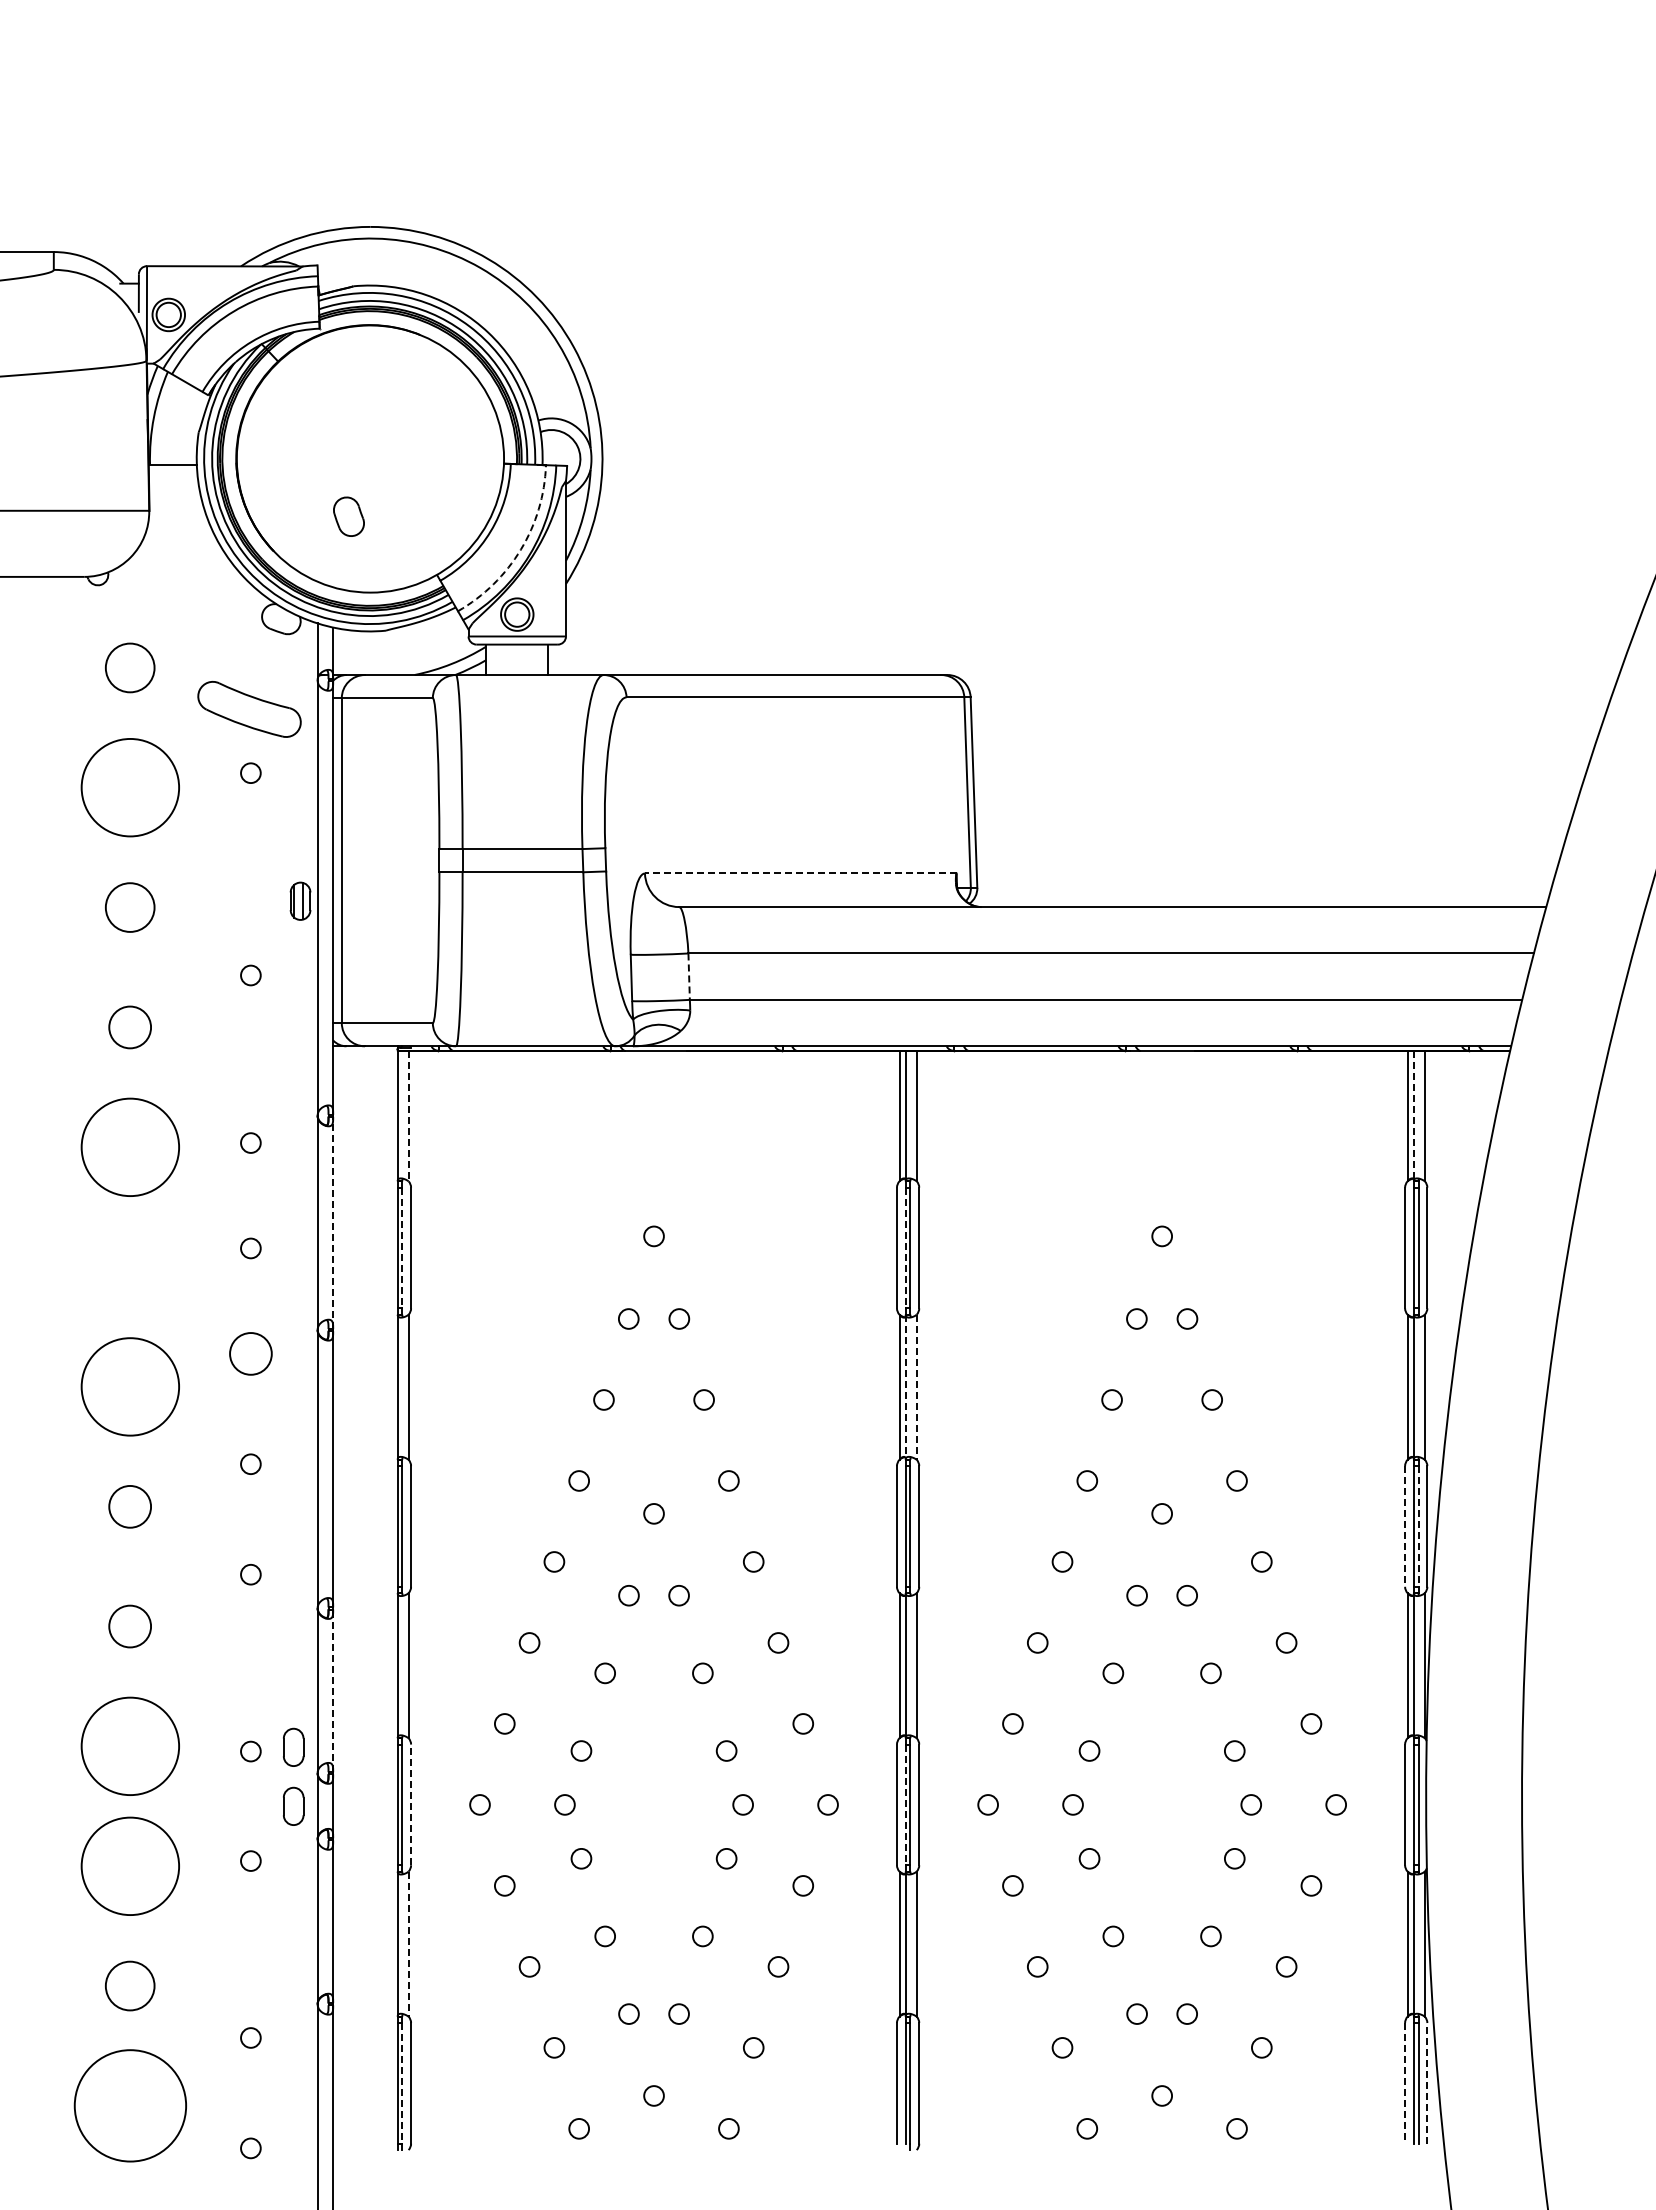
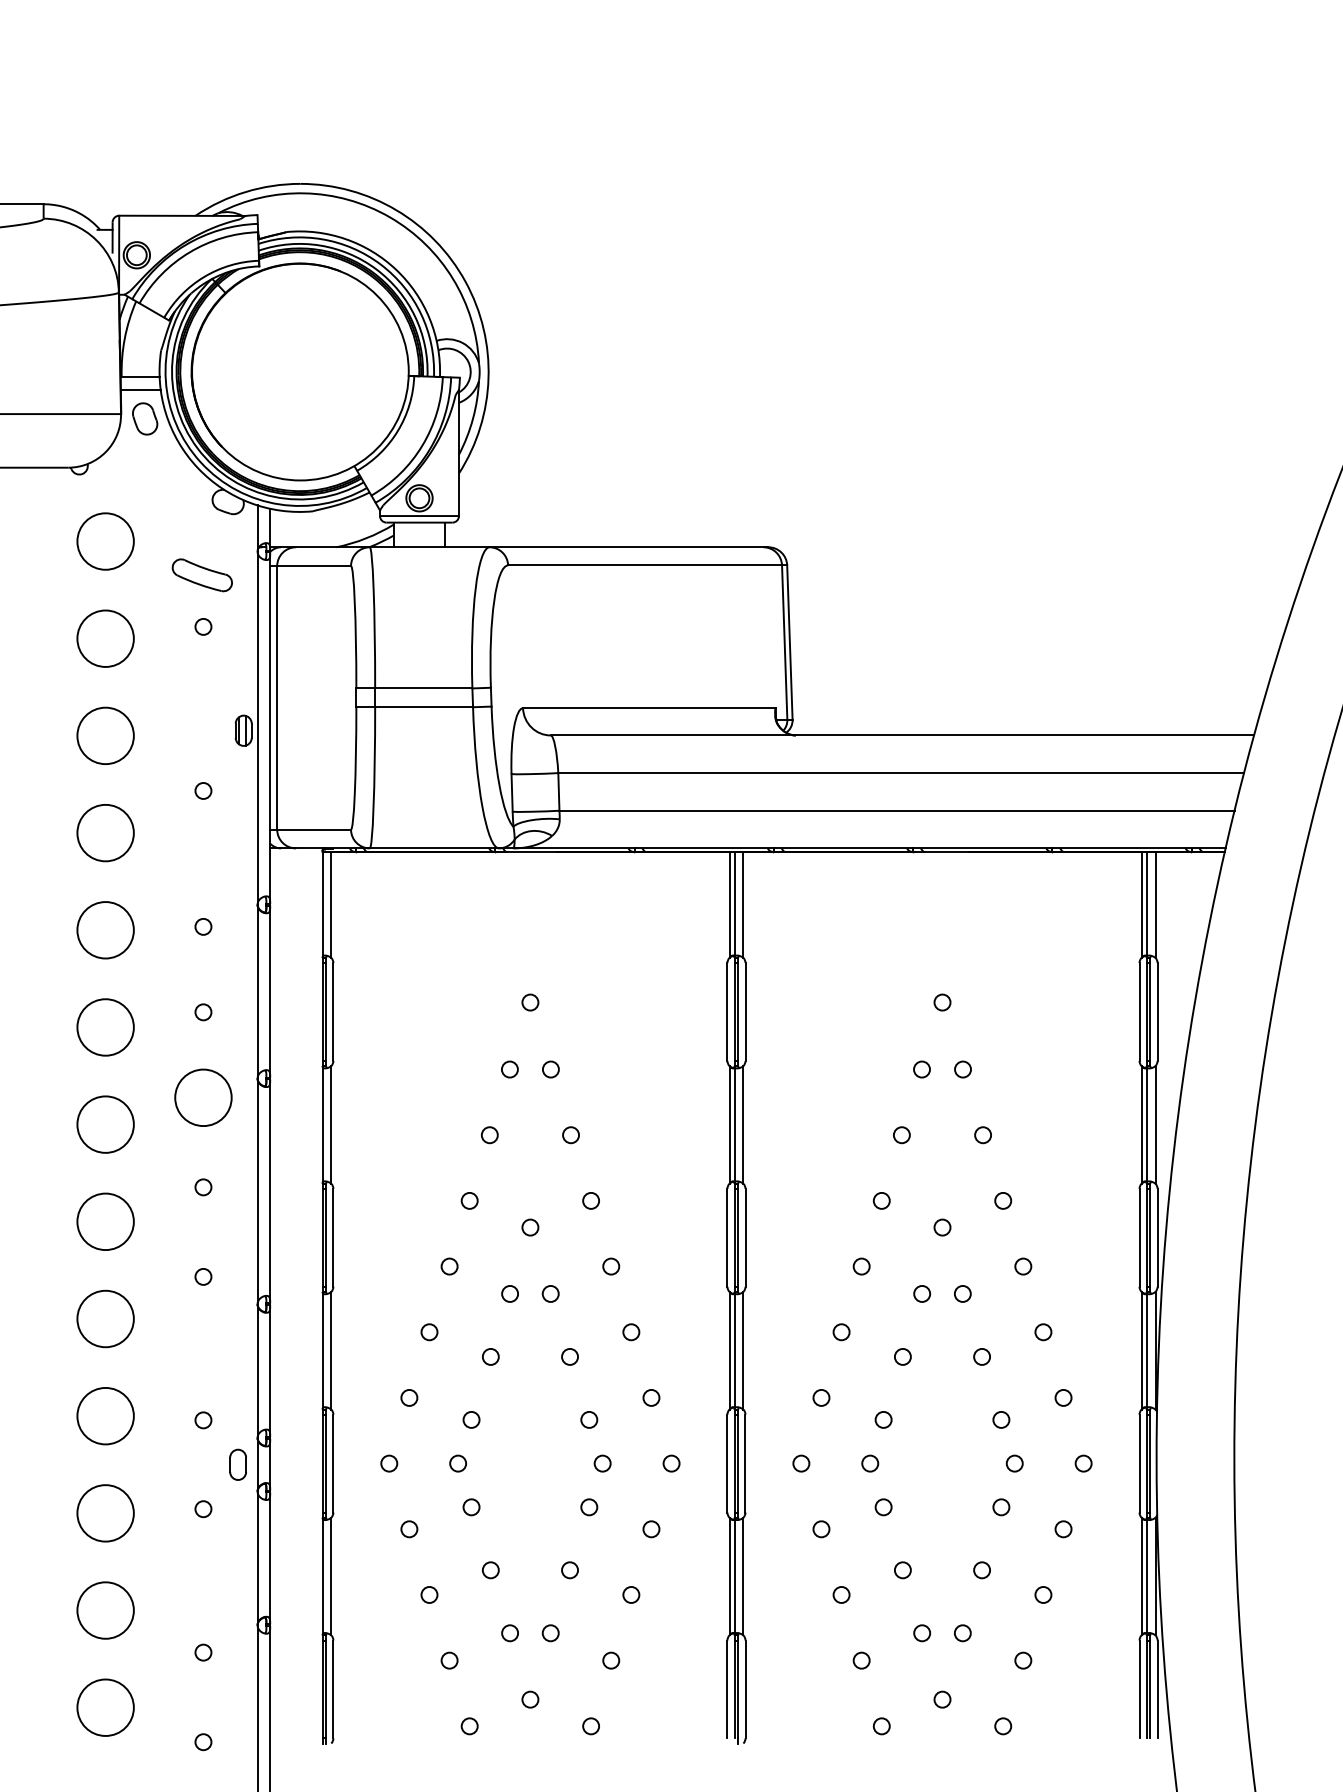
line: (173, 480) -> (140, 389), added
part: (348, 516) -> (144, 418), moved
arc: (520, 549) -> (422, 445), dashed -> solid
circle: (129, 667) -> (105, 541), size x1.43
part: (249, 709) -> (202, 575), size x0.71
circle: (129, 787) -> (105, 638), size x0.71
line: (800, 873) -> (649, 708), dashed -> solid
circle: (129, 907) -> (105, 735), size x1.43
line: (689, 977) -> (559, 792), dashed -> solid
circle: (129, 1027) -> (105, 833), size x1.67
line: (408, 1116) -> (331, 905), dashed -> solid
line: (1413, 1116) -> (1146, 905), dashed -> solid
circle: (129, 1146) -> (105, 929), size x0.71
line: (333, 1222) -> (270, 991), dashed -> solid
line: (402, 1248) -> (326, 1012), dashed -> solid
line: (905, 1248) -> (734, 1012), dashed -> solid
circle: (129, 1266) -> (105, 1026), added
circle: (250, 1353) -> (203, 1097), size x1.67
circle: (129, 1386) -> (105, 1124), size x0.71
line: (905, 1387) -> (734, 1125), dashed -> solid
line: (916, 1387) -> (743, 1125), dashed -> solid
circle: (129, 1506) -> (105, 1221), size x1.67
line: (1405, 1526) -> (1139, 1237), dashed -> solid
line: (1418, 1526) -> (1150, 1237), dashed -> solid
circle: (129, 1626) -> (105, 1318), size x1.67
line: (333, 1690) -> (270, 1370), dashed -> solid
circle: (129, 1746) -> (105, 1416), size x0.71
part: (293, 1746) -> (238, 1416), removed
line: (411, 1804) -> (333, 1463), dashed -> solid
line: (905, 1805) -> (734, 1464), dashed -> solid
circle: (129, 1865) -> (105, 1512), size x0.71
line: (408, 1944) -> (331, 1576), dashed -> solid
circle: (129, 1985) -> (105, 1610), size x1.43
line: (1427, 2082) -> (1157, 1688), dashed -> solid
line: (402, 2083) -> (326, 1689), dashed -> solid
line: (1405, 2083) -> (1139, 1689), dashed -> solid
circle: (129, 2105) -> (105, 1707), size x0.62

